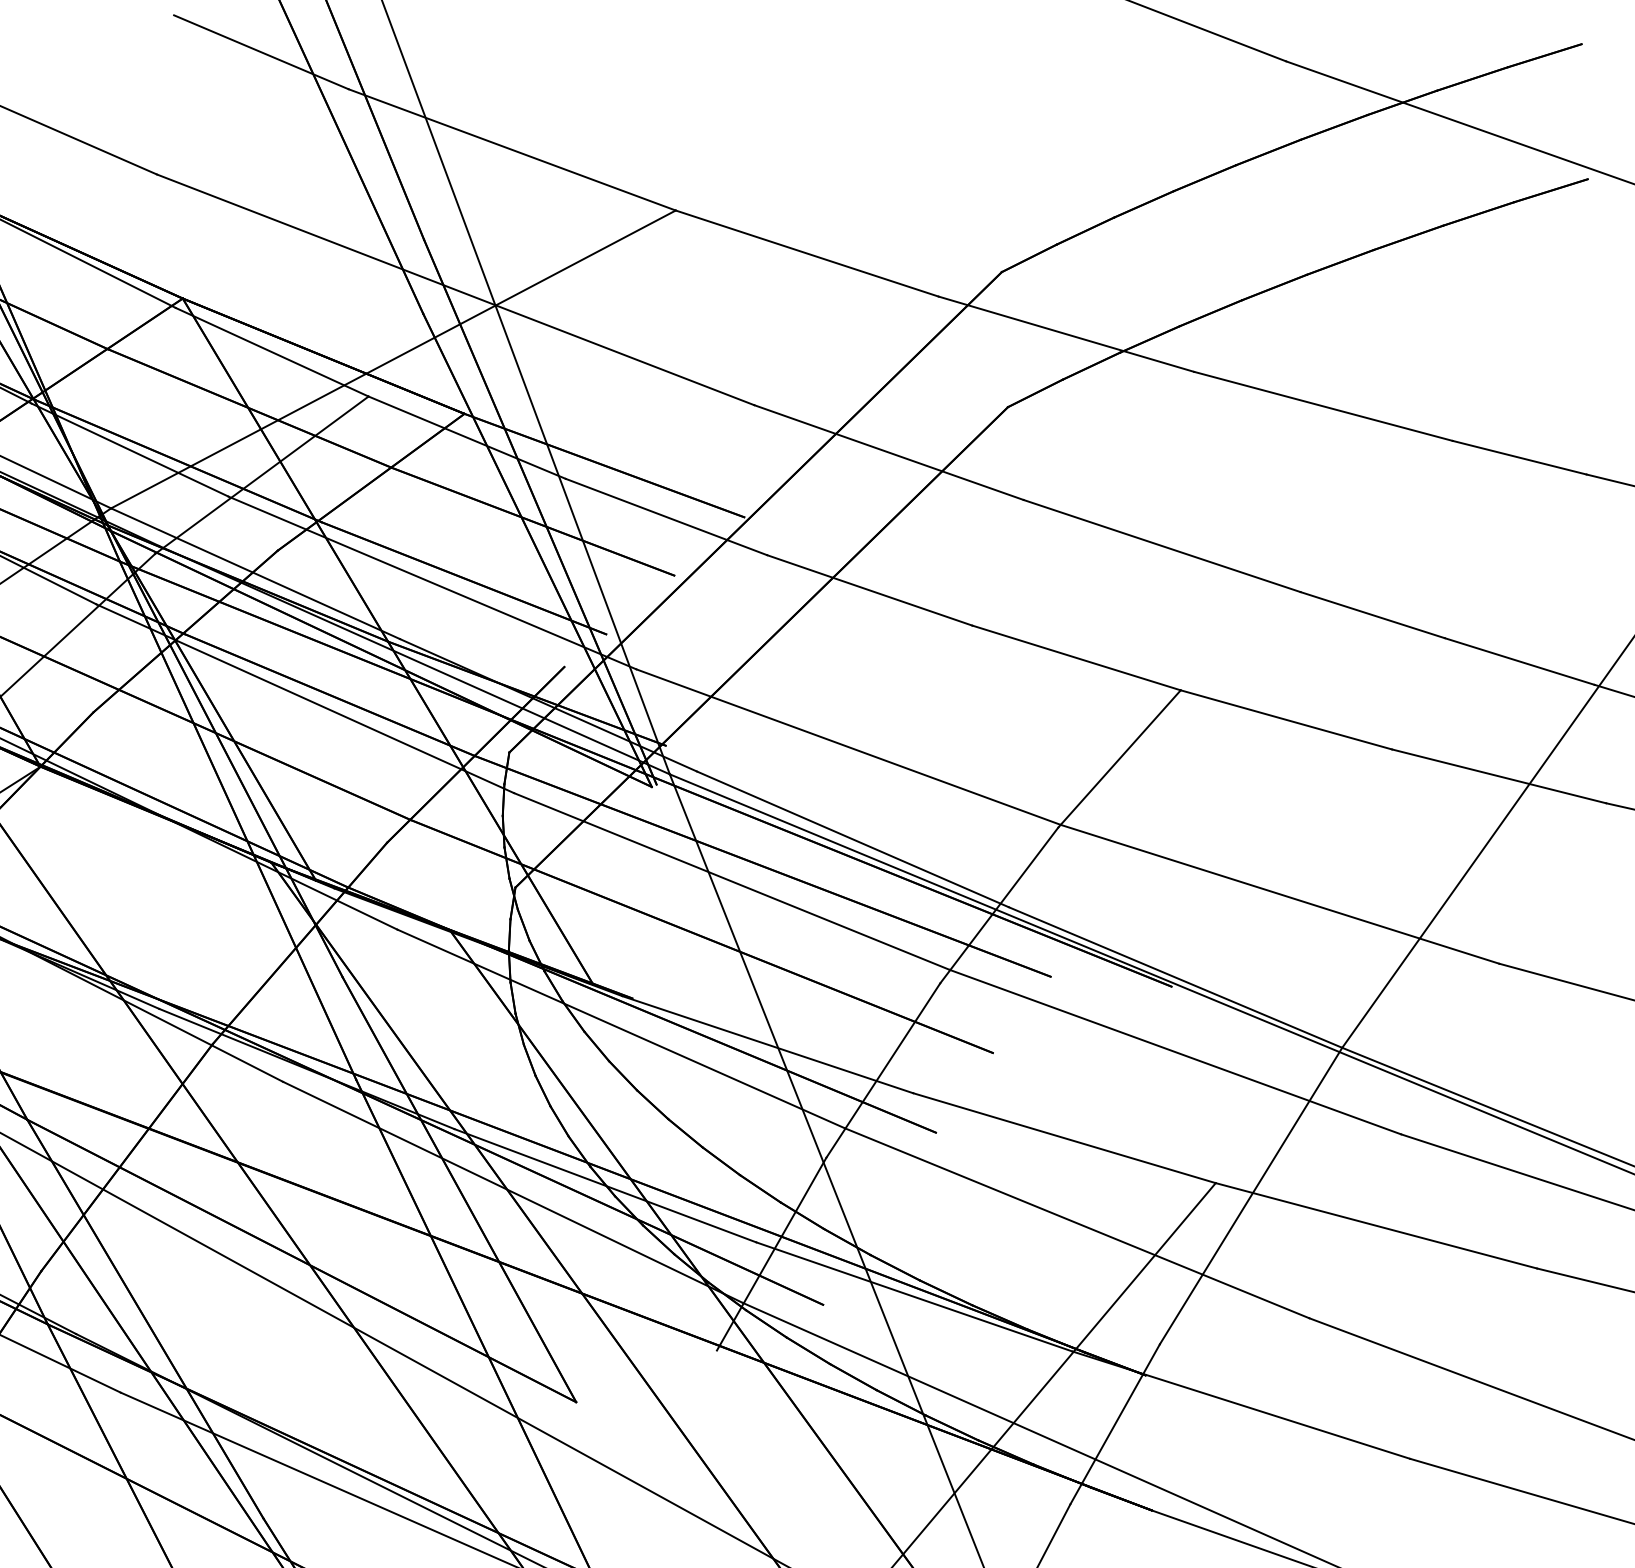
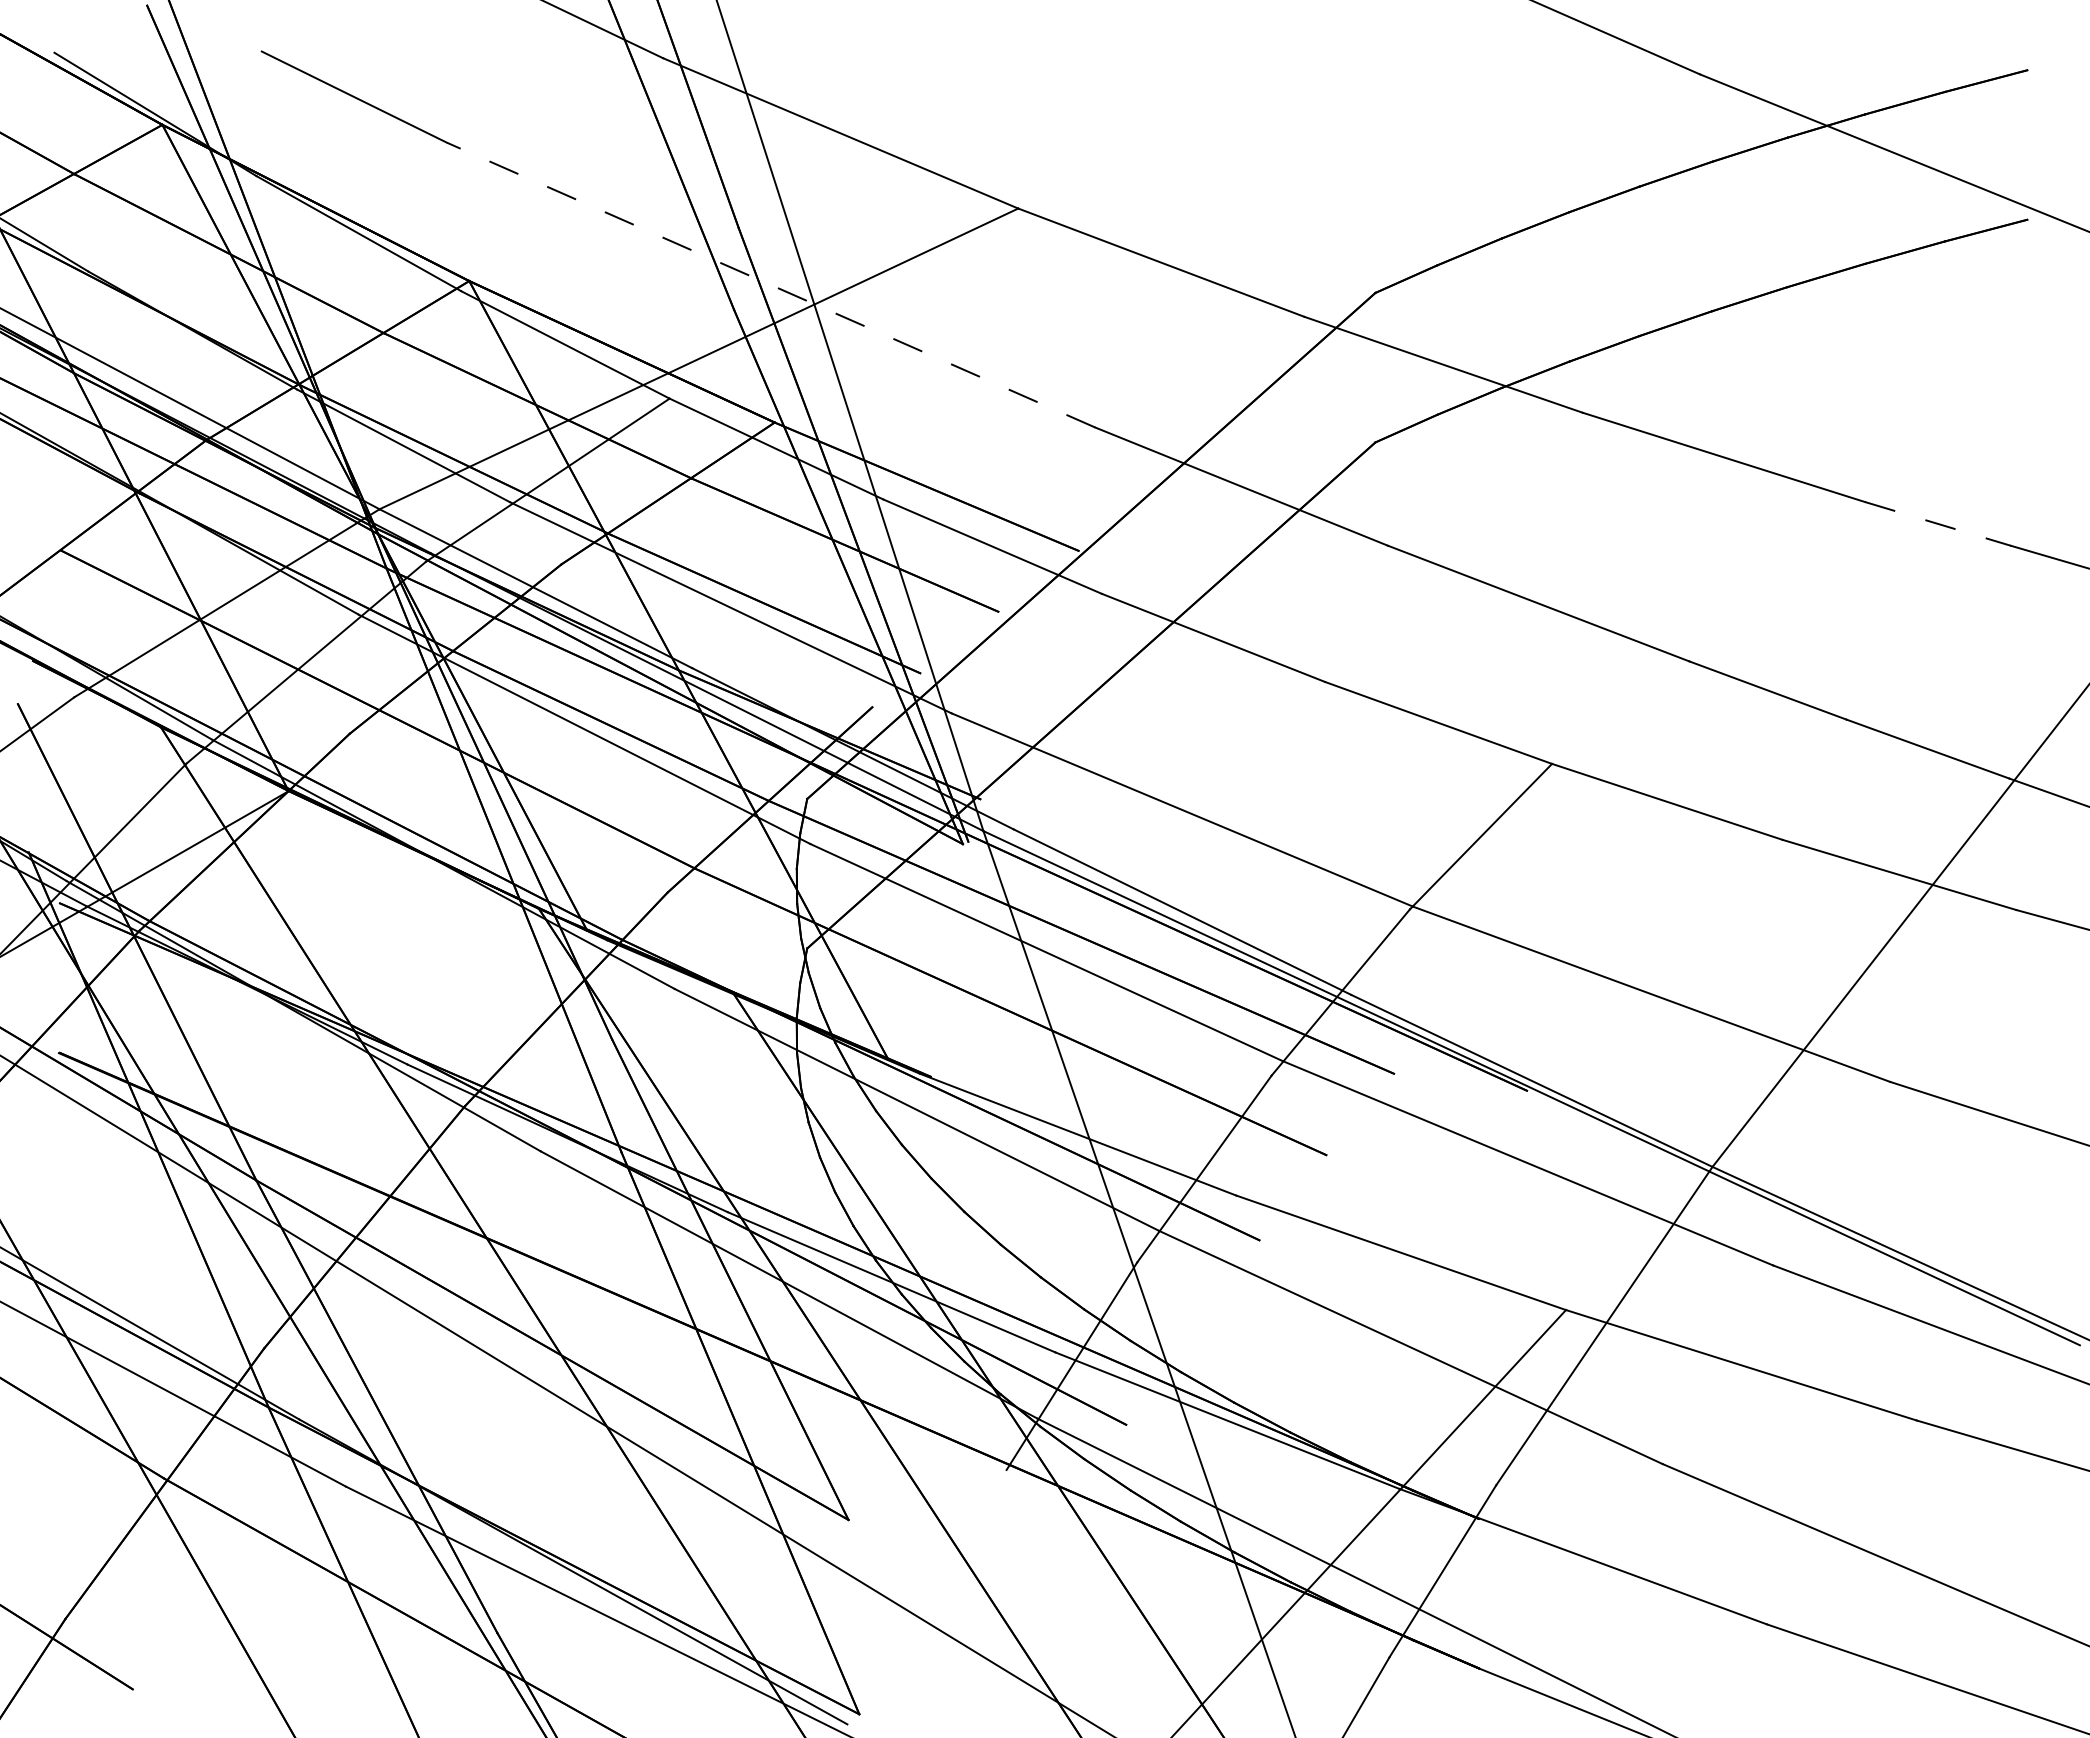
line: (455, 289) -> (770, 284), solid -> dashed
line: (1520, 458) -> (1938, 524), solid -> dashed

